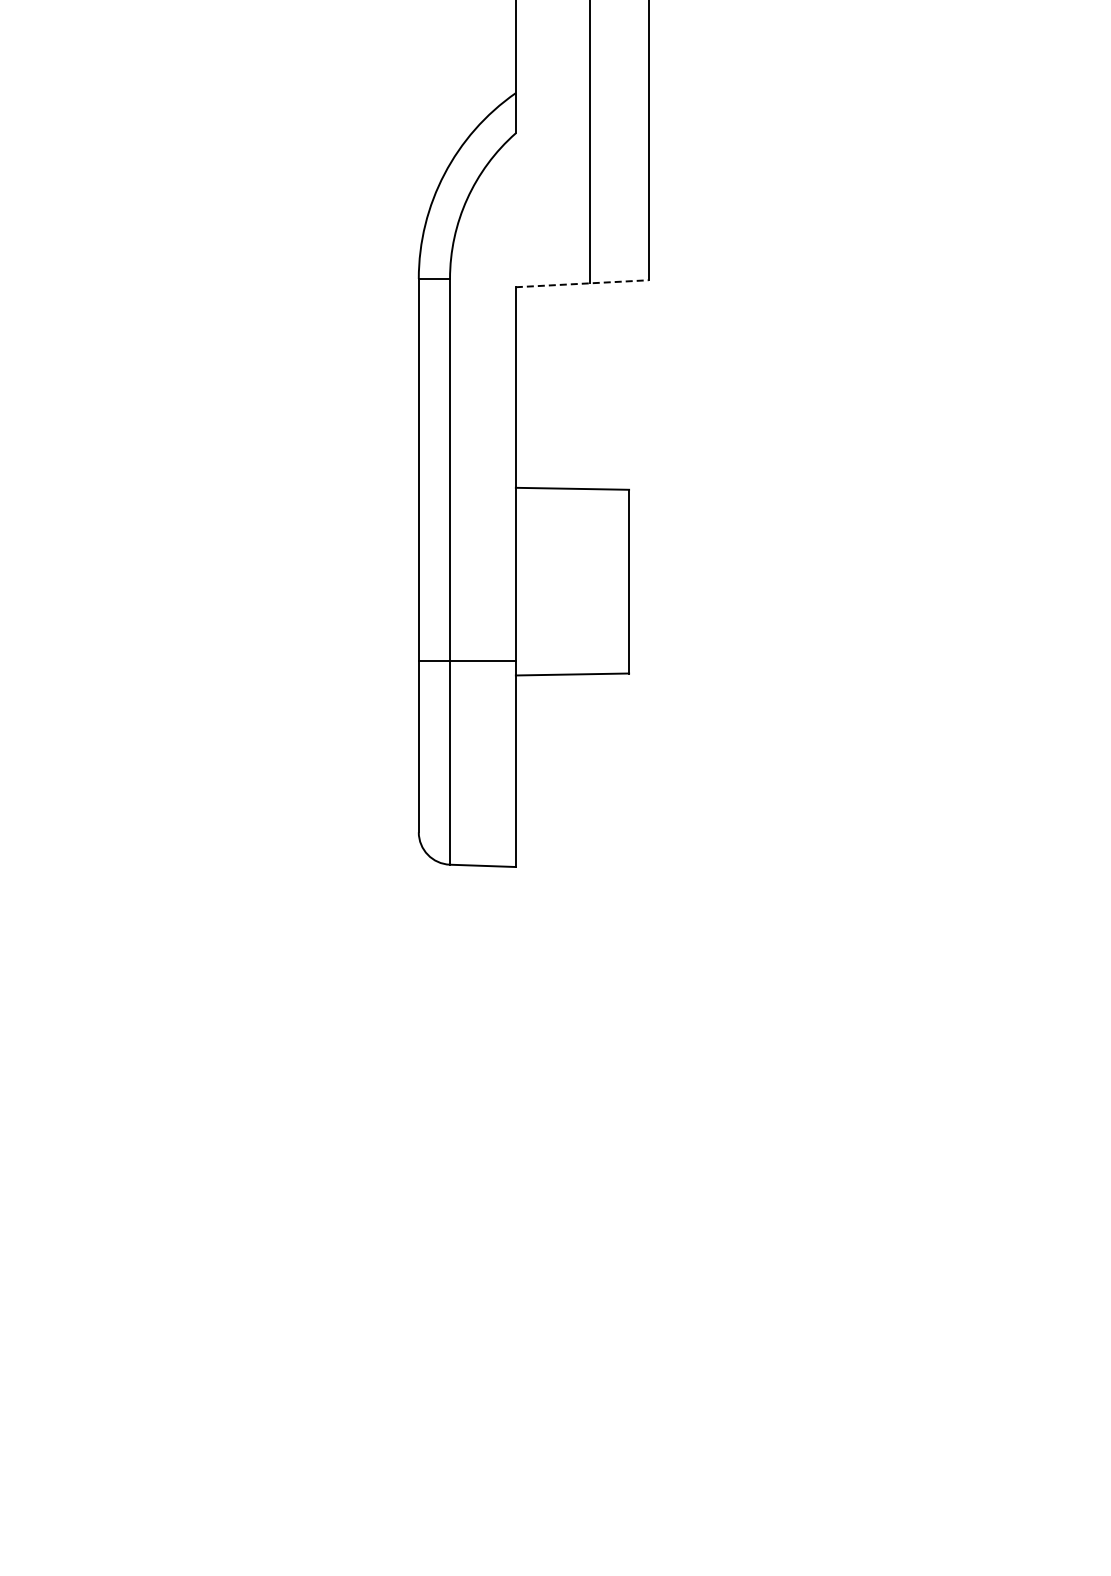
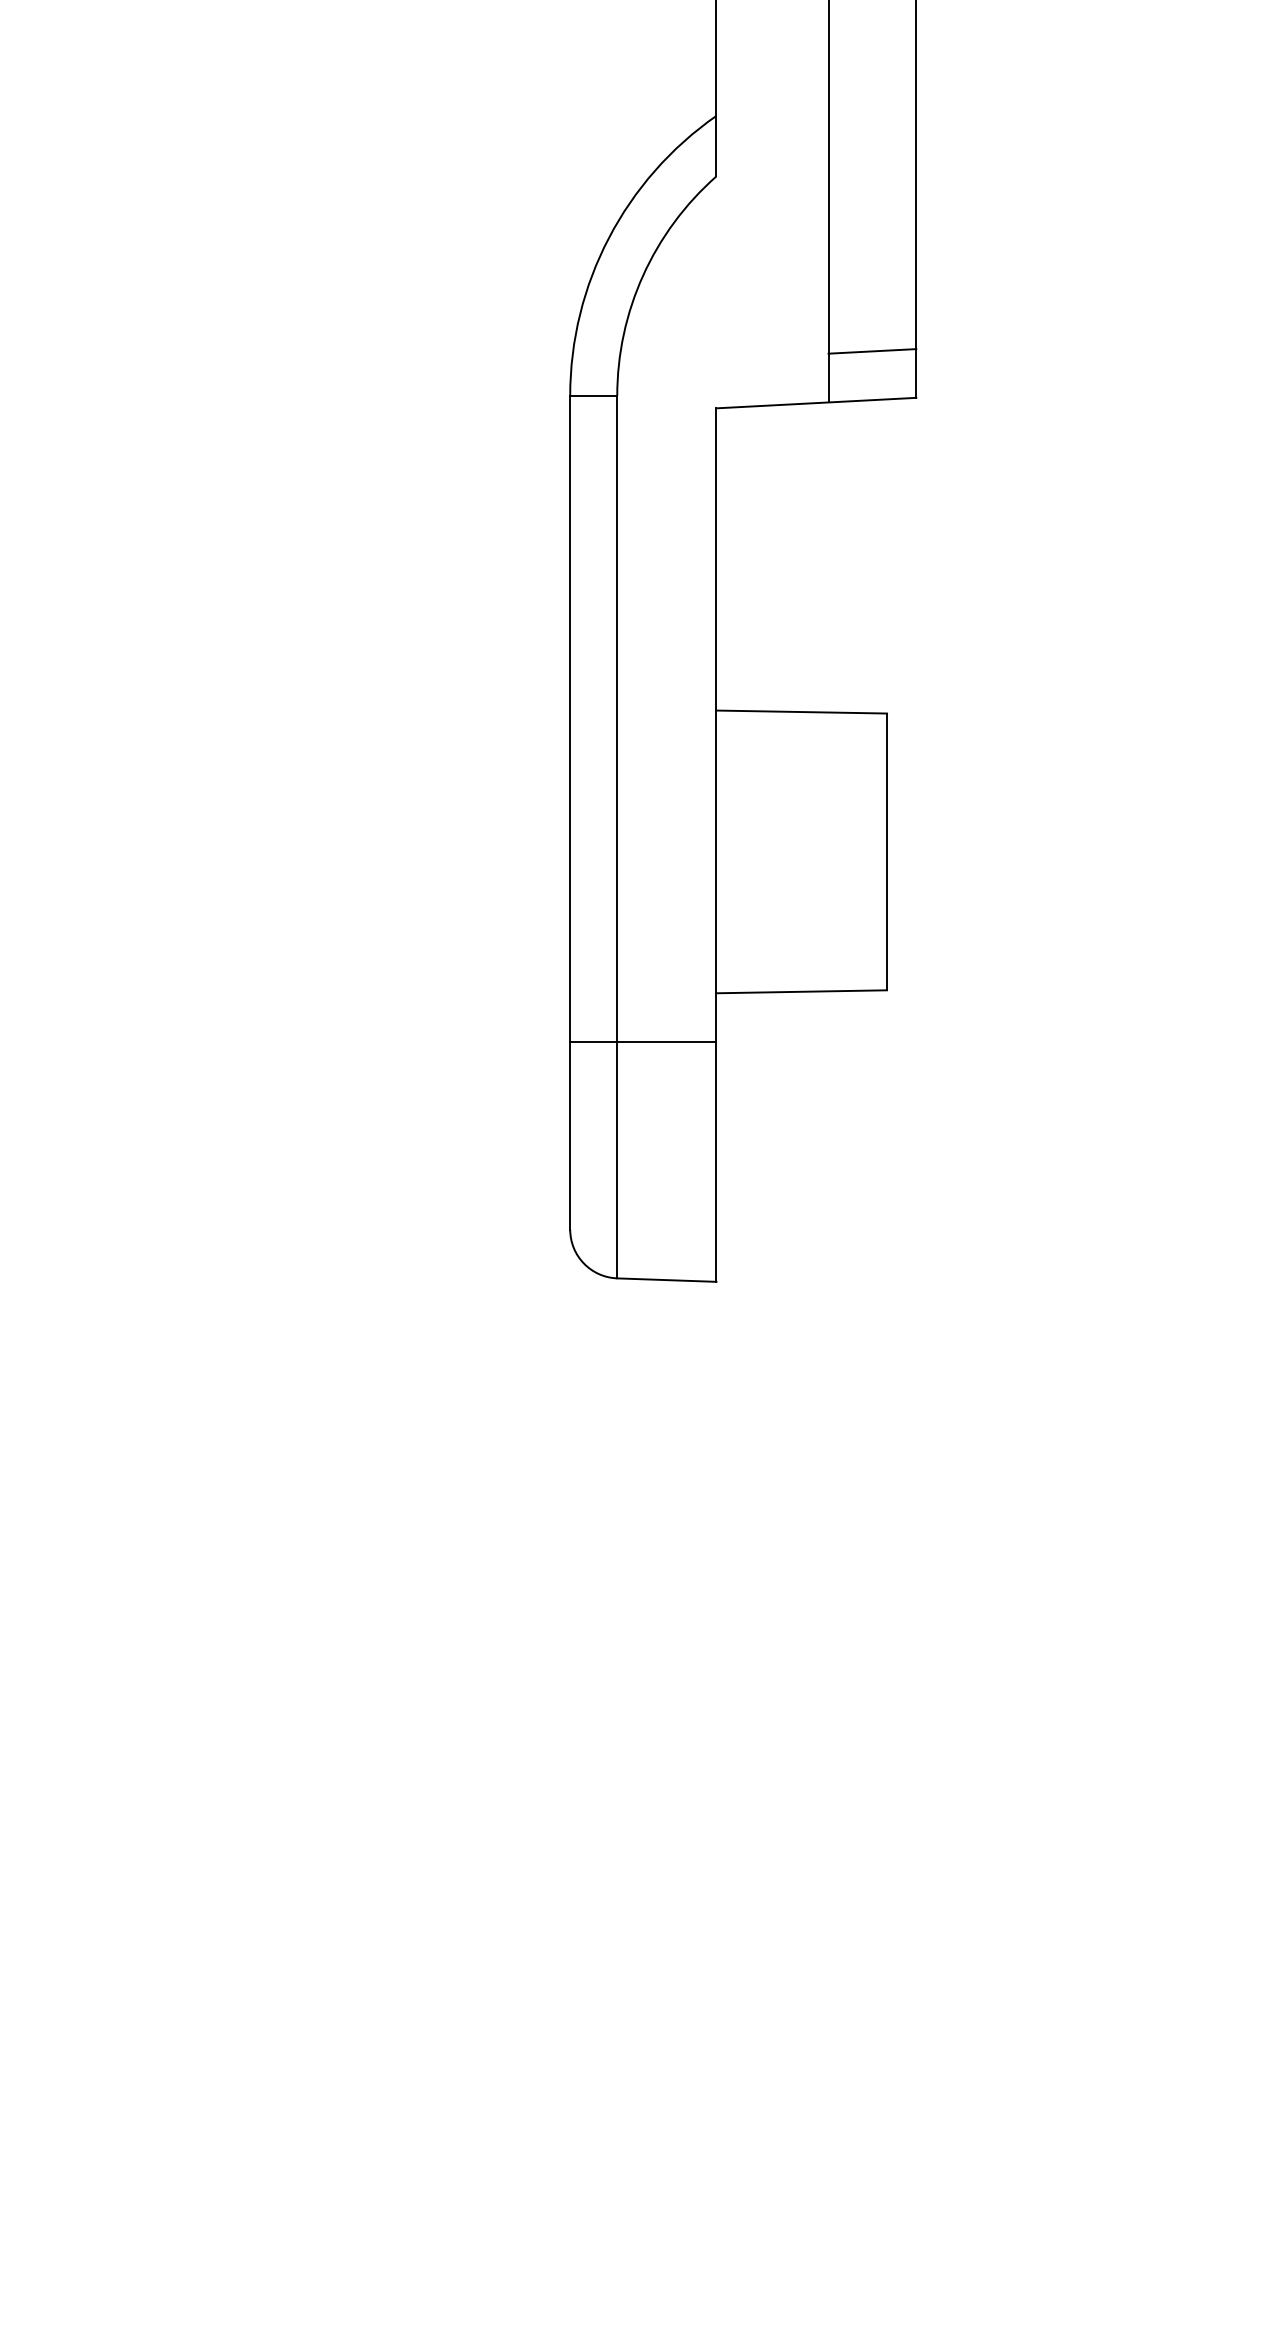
line: (619, 248) -> (872, 349), added
line: (582, 283) -> (816, 402), dashed -> solid
line: (466, 660) -> (642, 1041), moved

